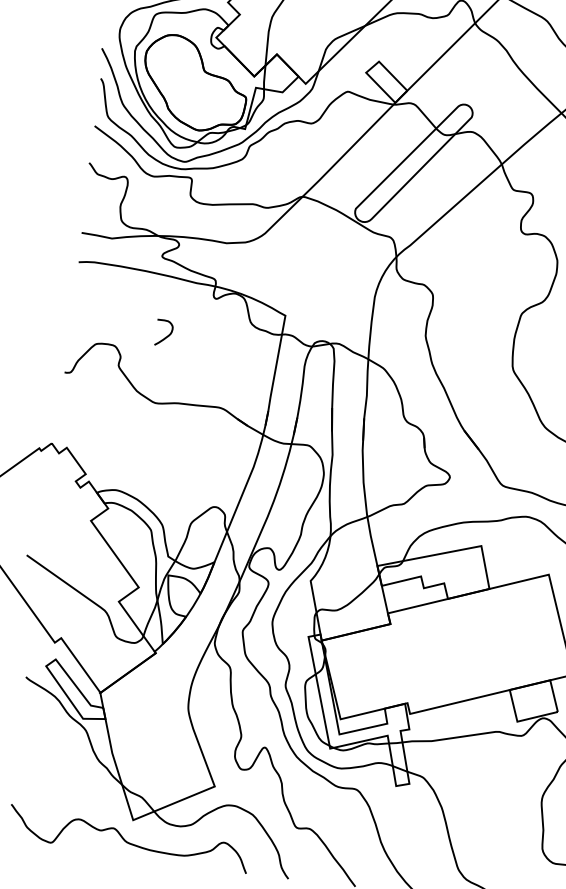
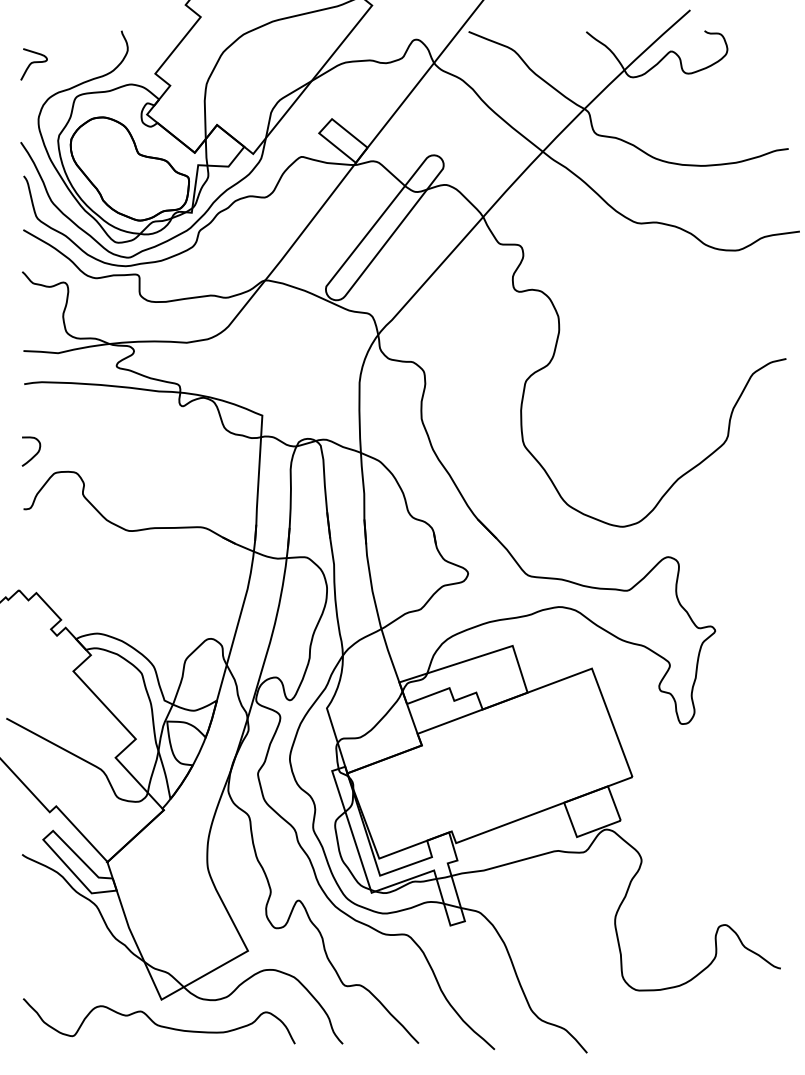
curve: (166, 335) -> (34, 454), moved

